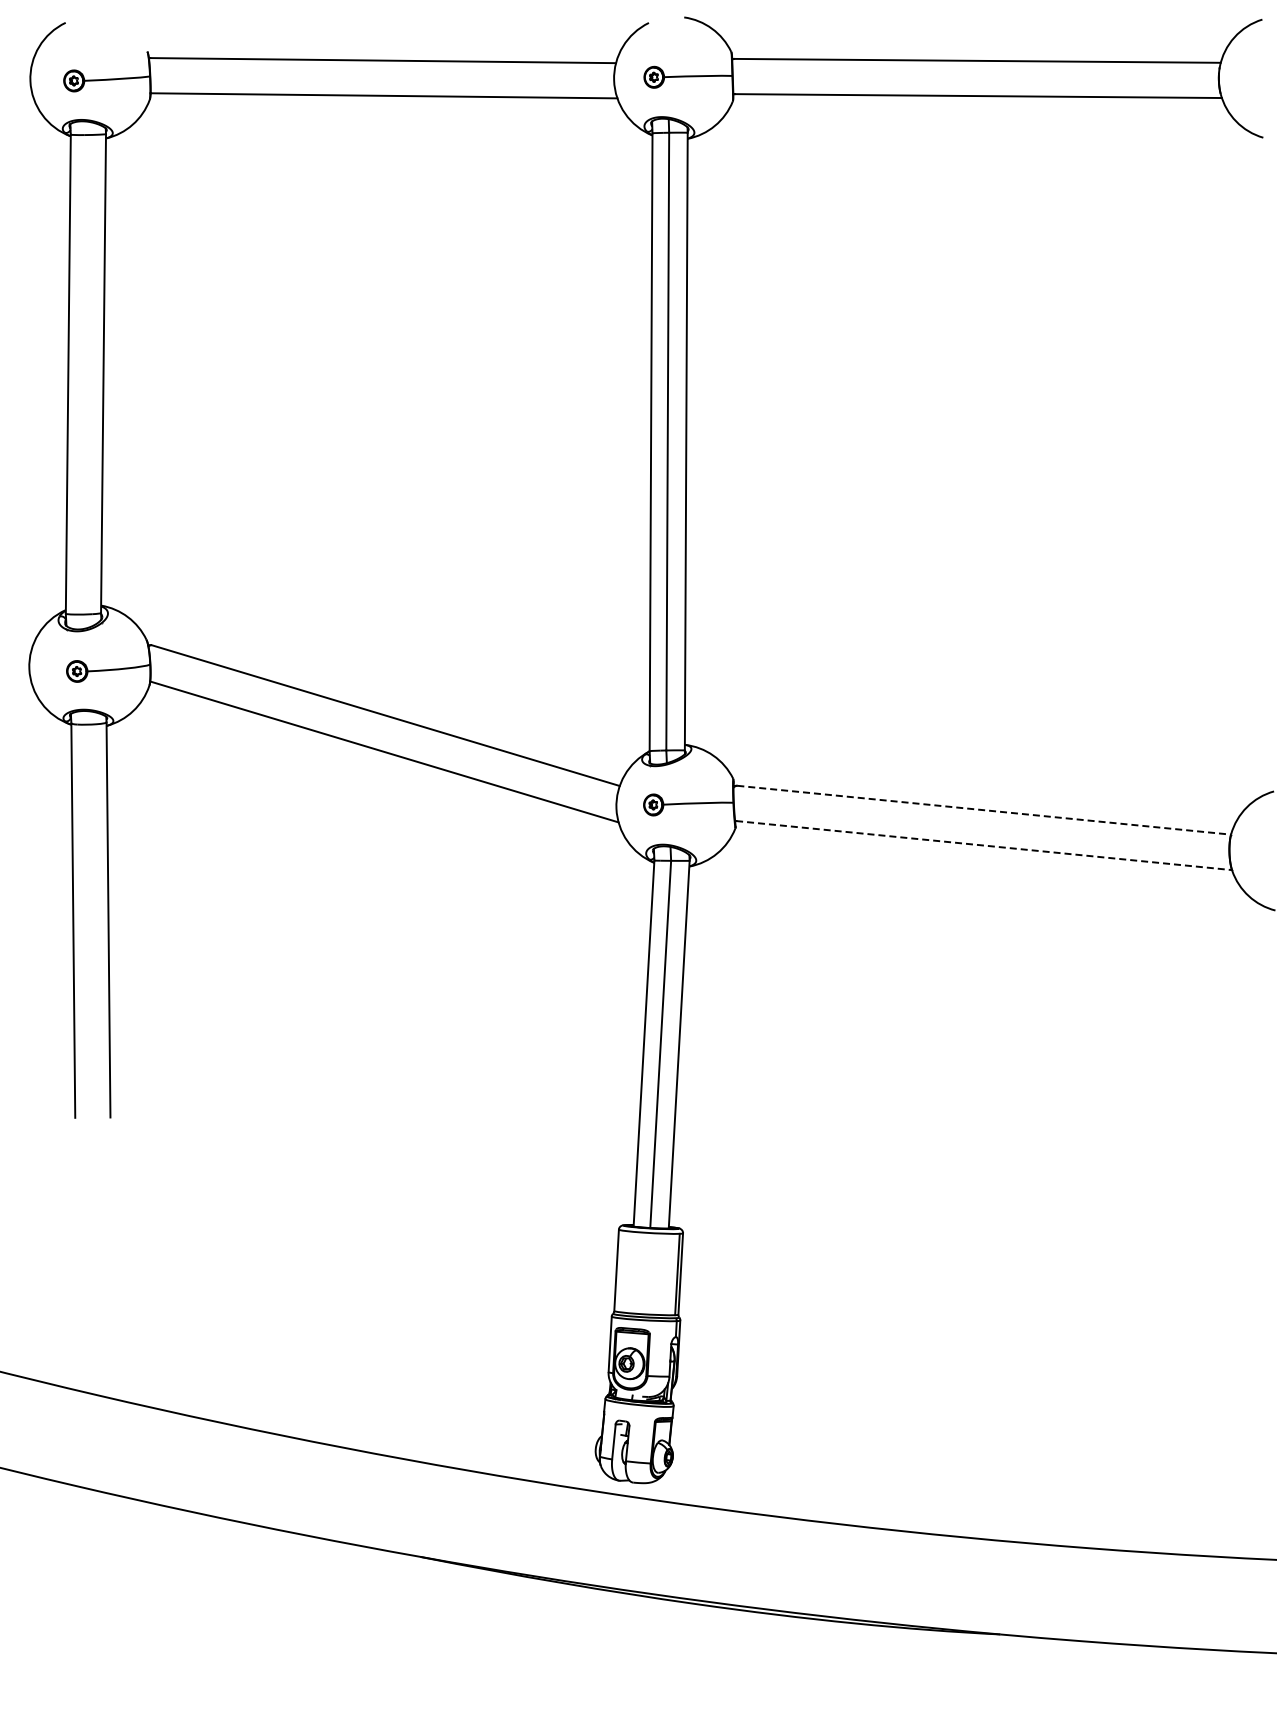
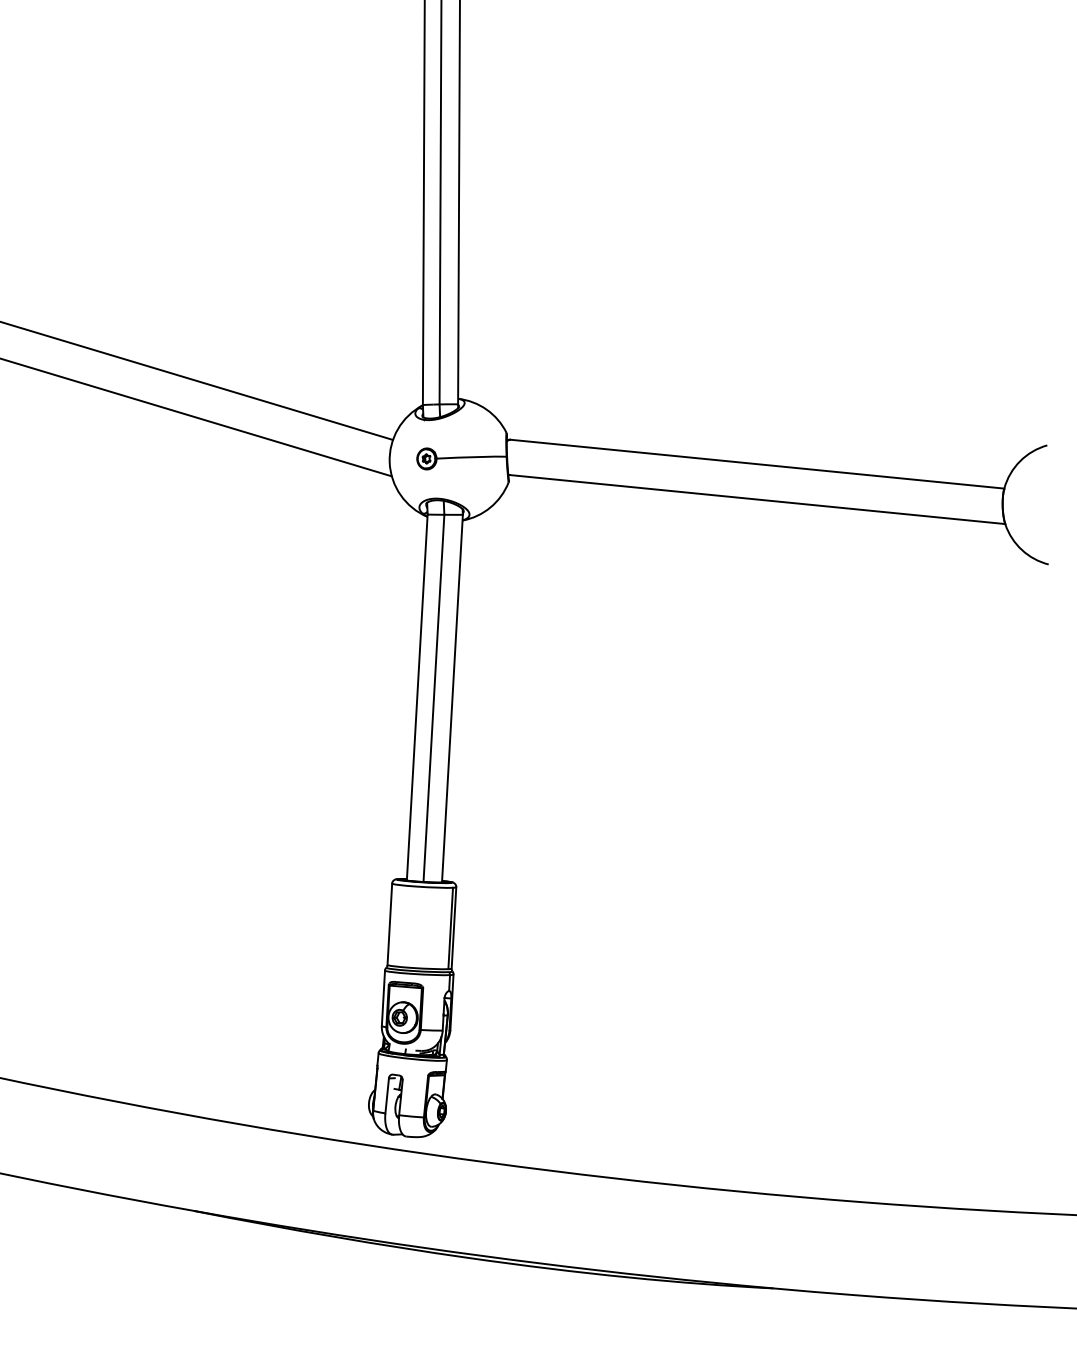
line: (984, 810) -> (757, 464), dashed -> solid
line: (984, 845) -> (757, 499), dashed -> solid

